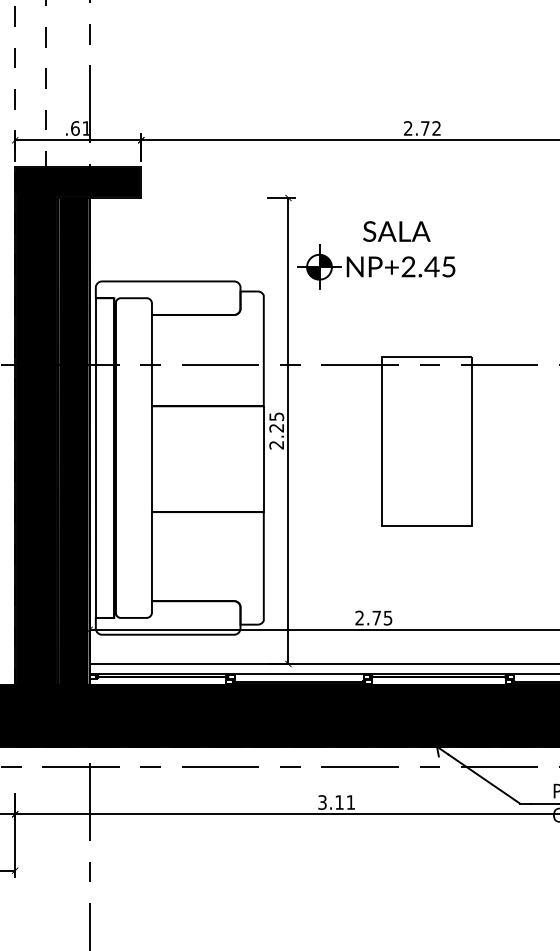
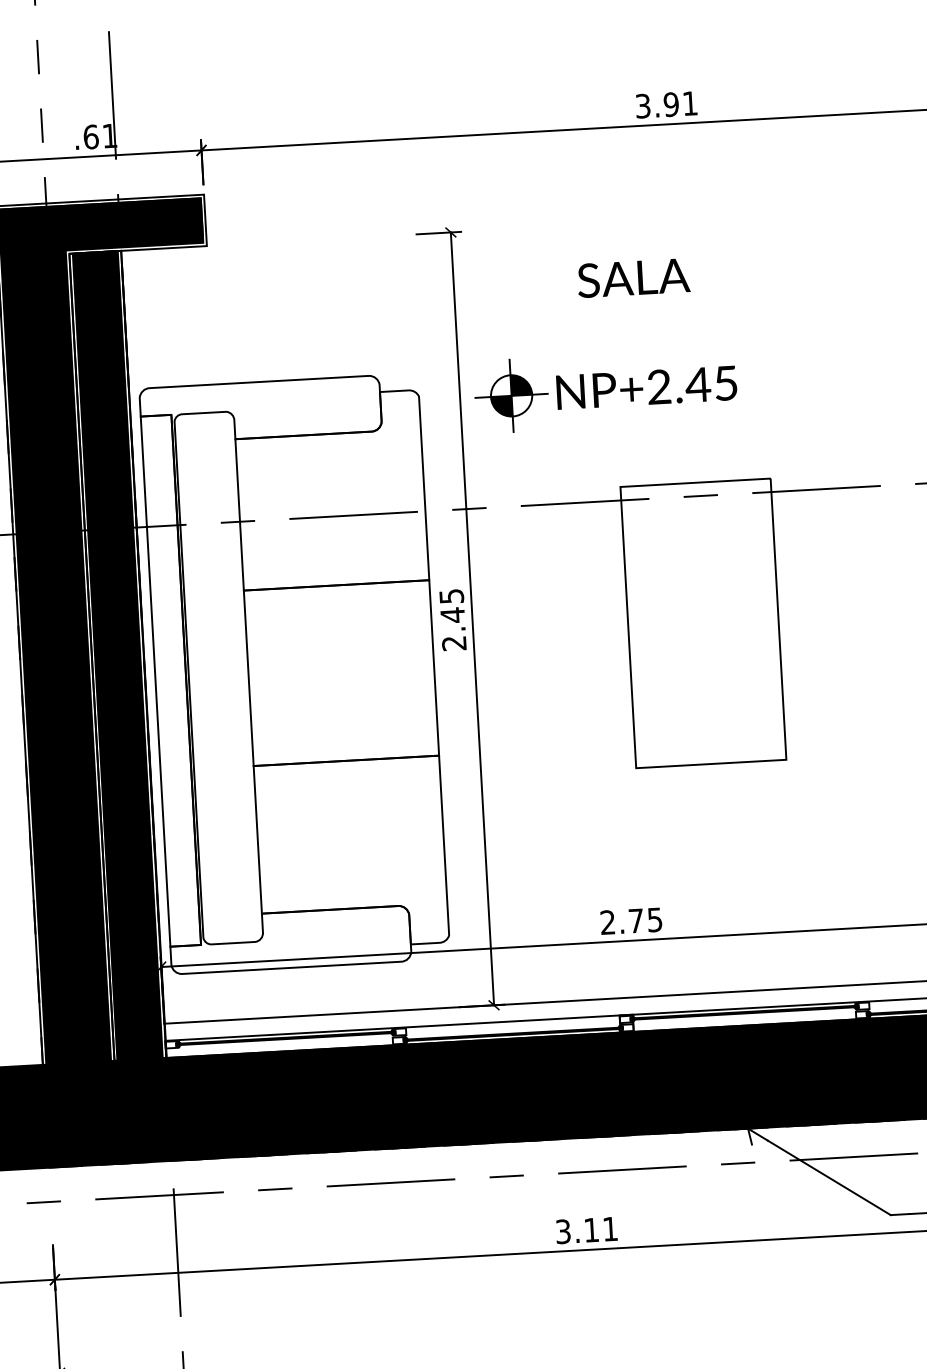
text: (422, 128) -> (666, 104), 2.72 -> 3.91
part: (376, 266) -> (606, 389), moved
text: (276, 427) -> (452, 614), 2.25 -> 2.45

